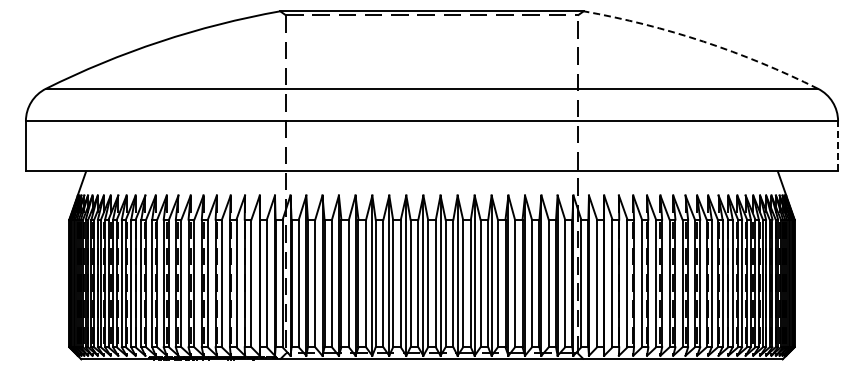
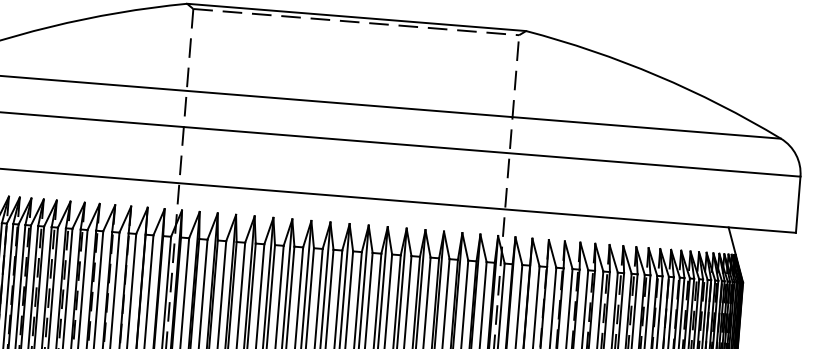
arc: (703, 41) -> (657, 75), dashed -> solid
line: (838, 145) -> (798, 203), dashed -> solid

